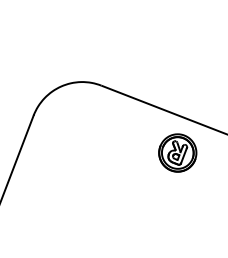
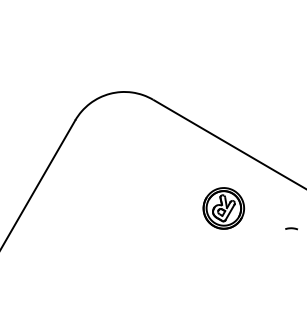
part: (177, 153) -> (223, 208), moved

